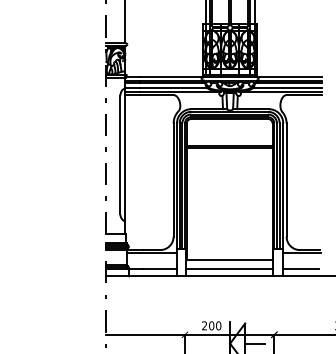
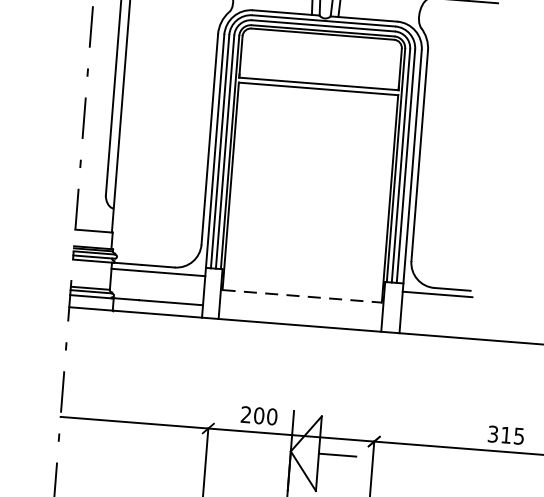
line: (229, 260) -> (301, 297), solid -> dashed
line: (229, 269) -> (300, 313), removed
line: (301, 269) -> (434, 324), removed

